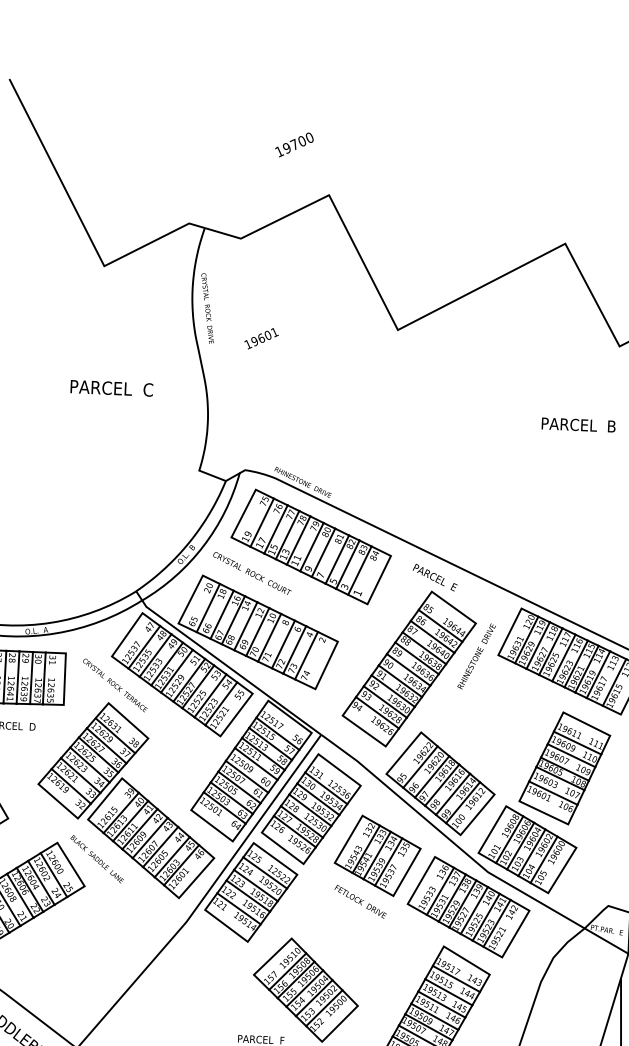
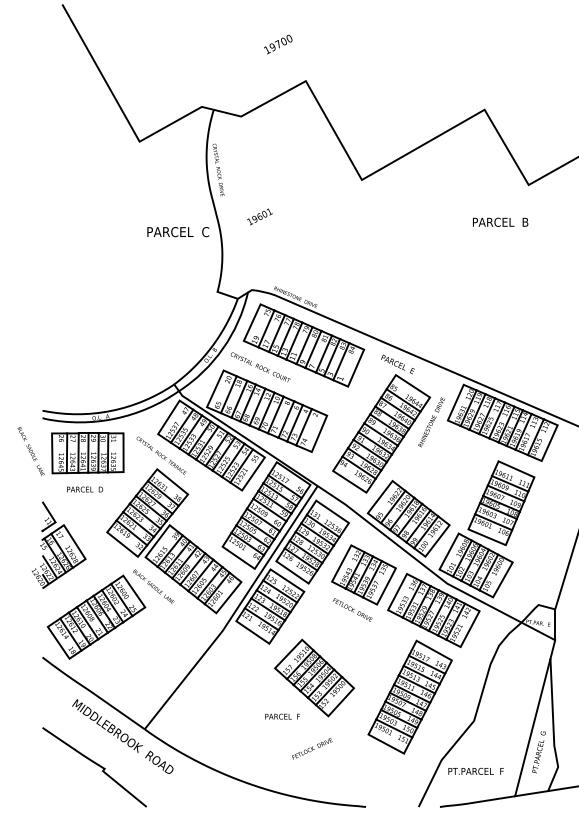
text: (261, 338) -> (259, 216), moved
text: (112, 388) -> (178, 232), moved
text: (578, 423) -> (500, 221), moved

